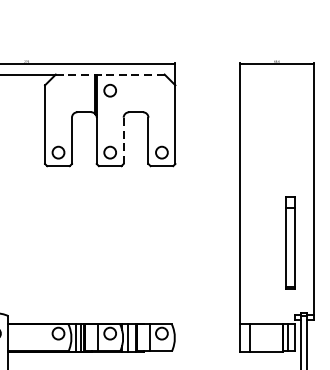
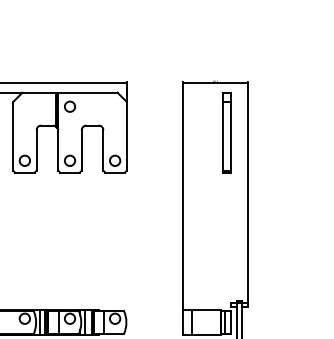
line: (110, 74) -> (70, 92), dashed -> solid
line: (123, 139) -> (81, 149), dashed -> solid
part: (289, 242) -> (226, 132), moved

